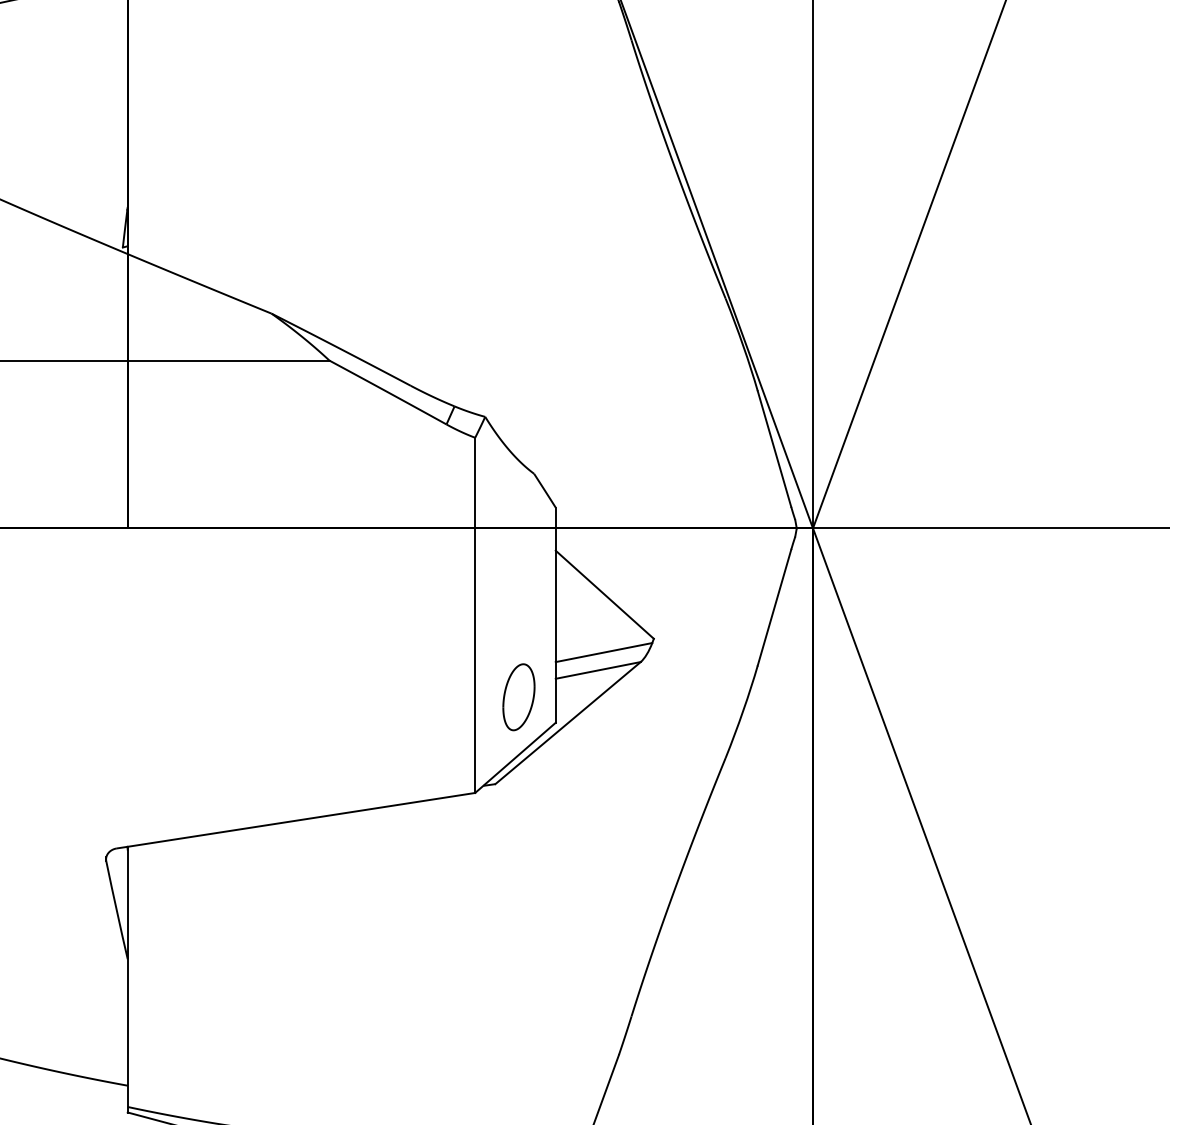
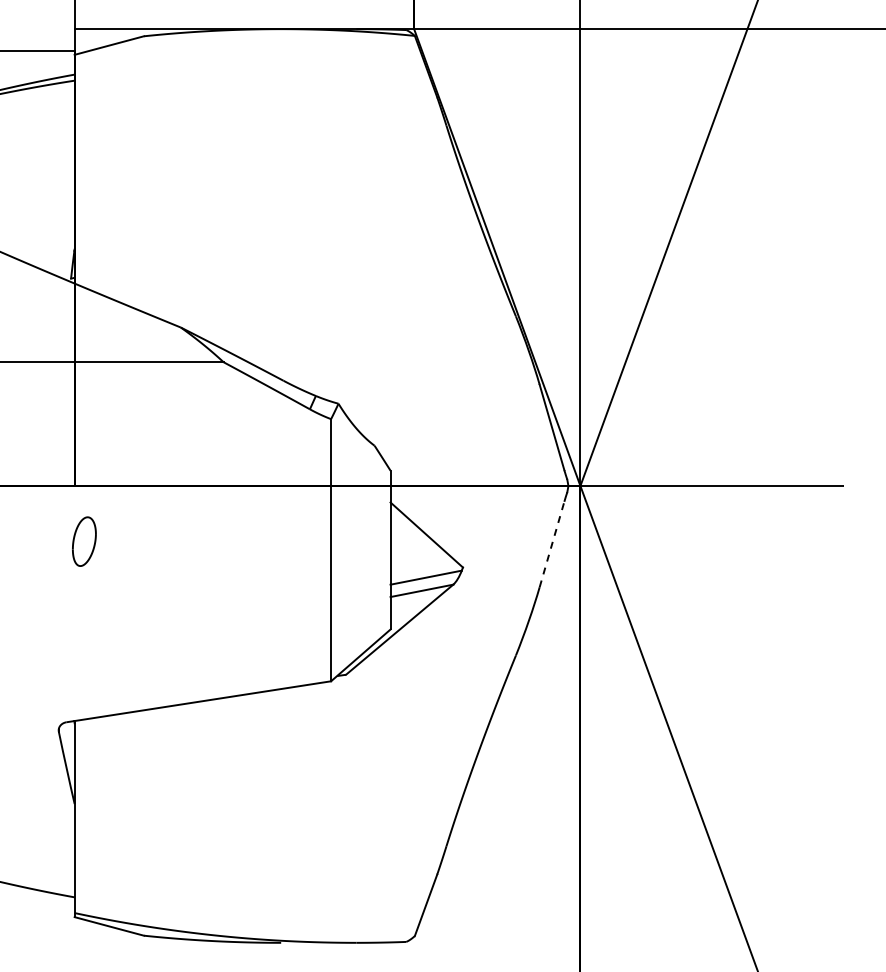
line: (775, 607) -> (552, 544), solid -> dashed
part: (519, 697) -> (84, 541), moved

